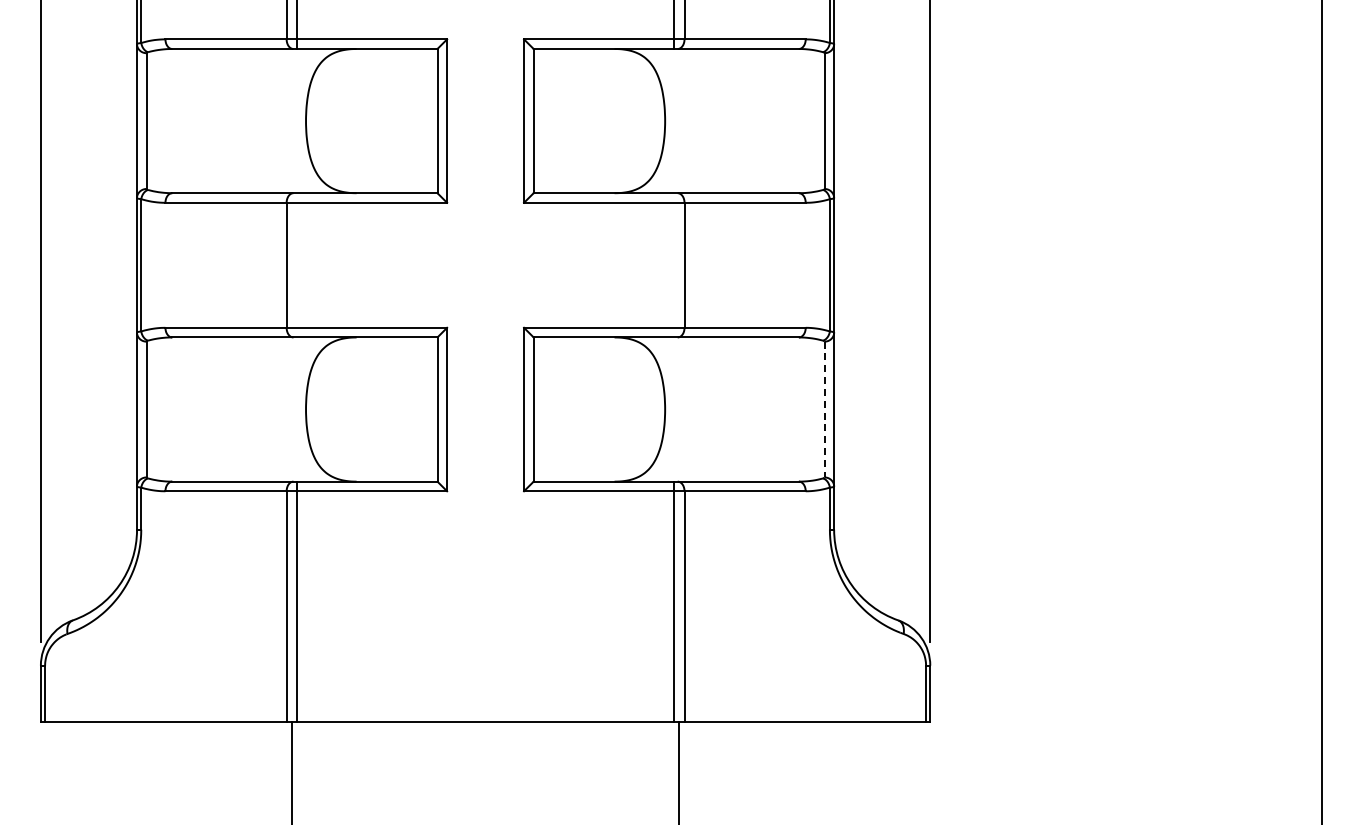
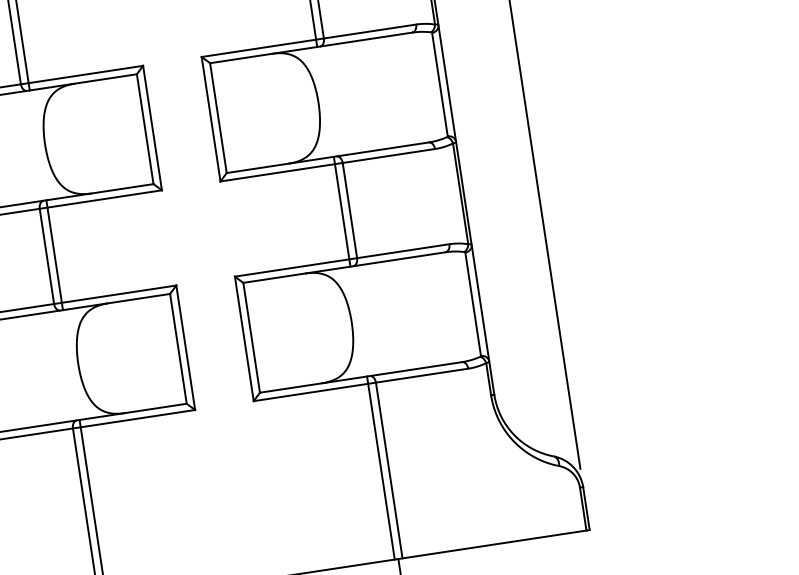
line: (296, 265) -> (54, 255), added
line: (674, 265) -> (342, 211), added
line: (824, 409) -> (473, 304), dashed -> solid

